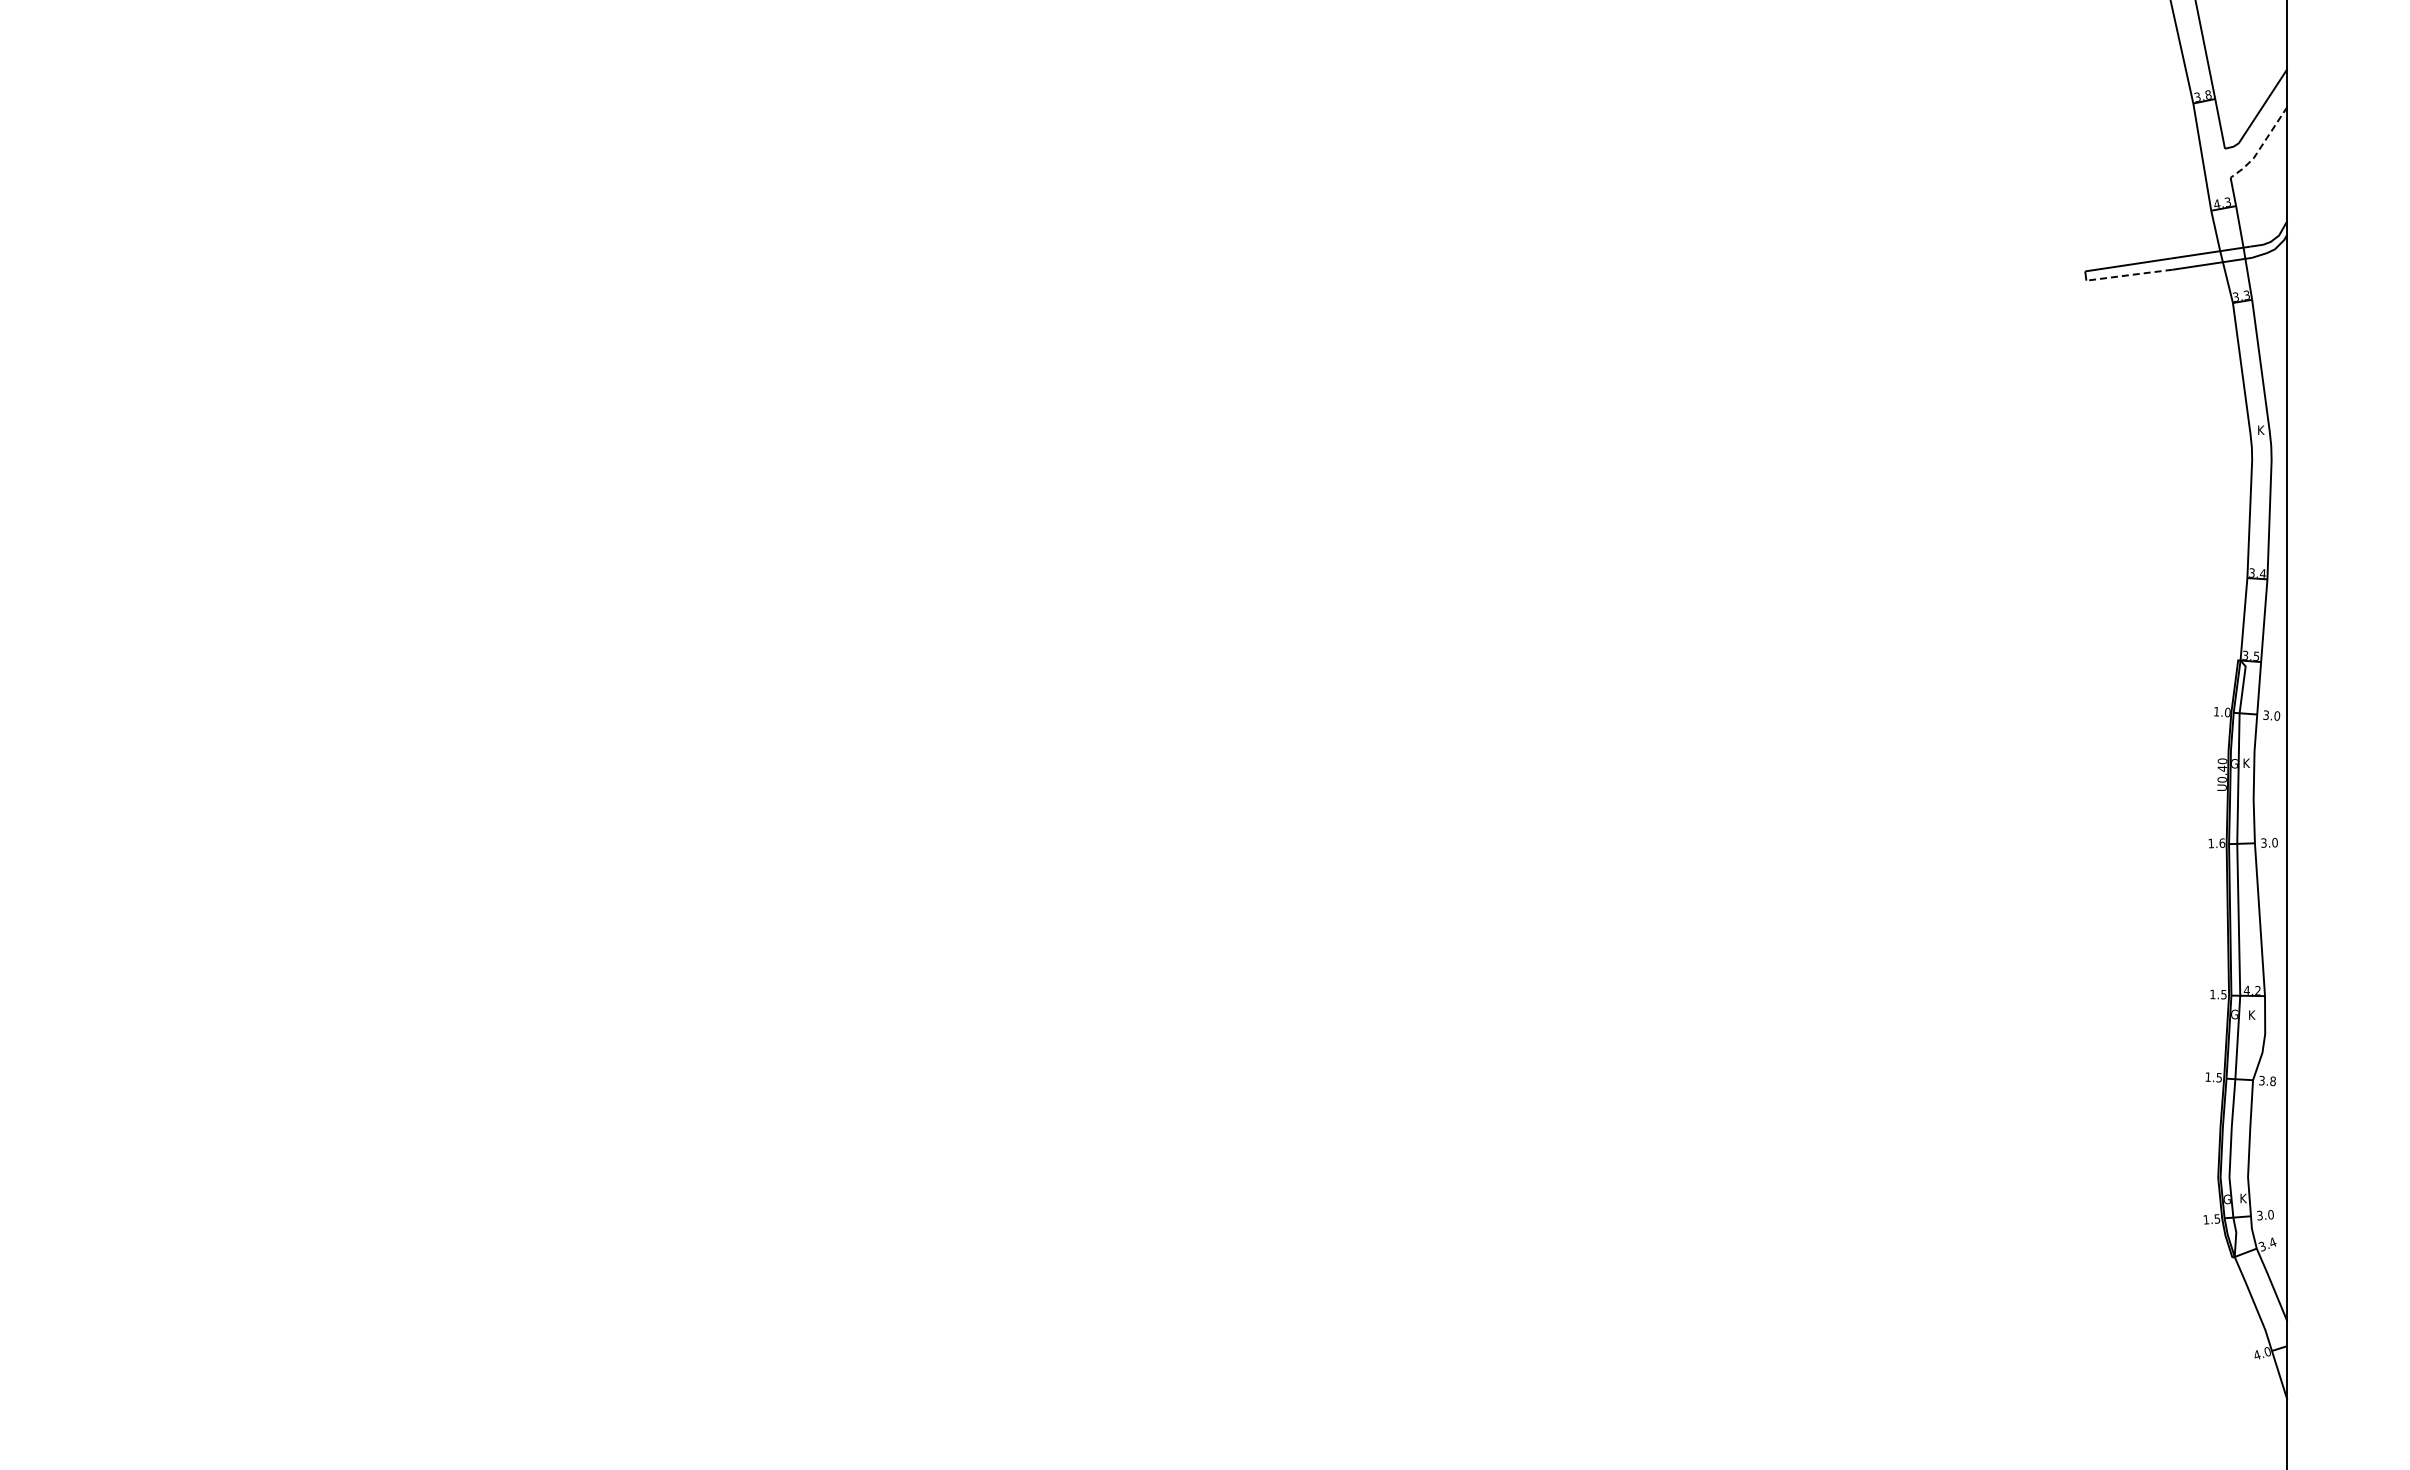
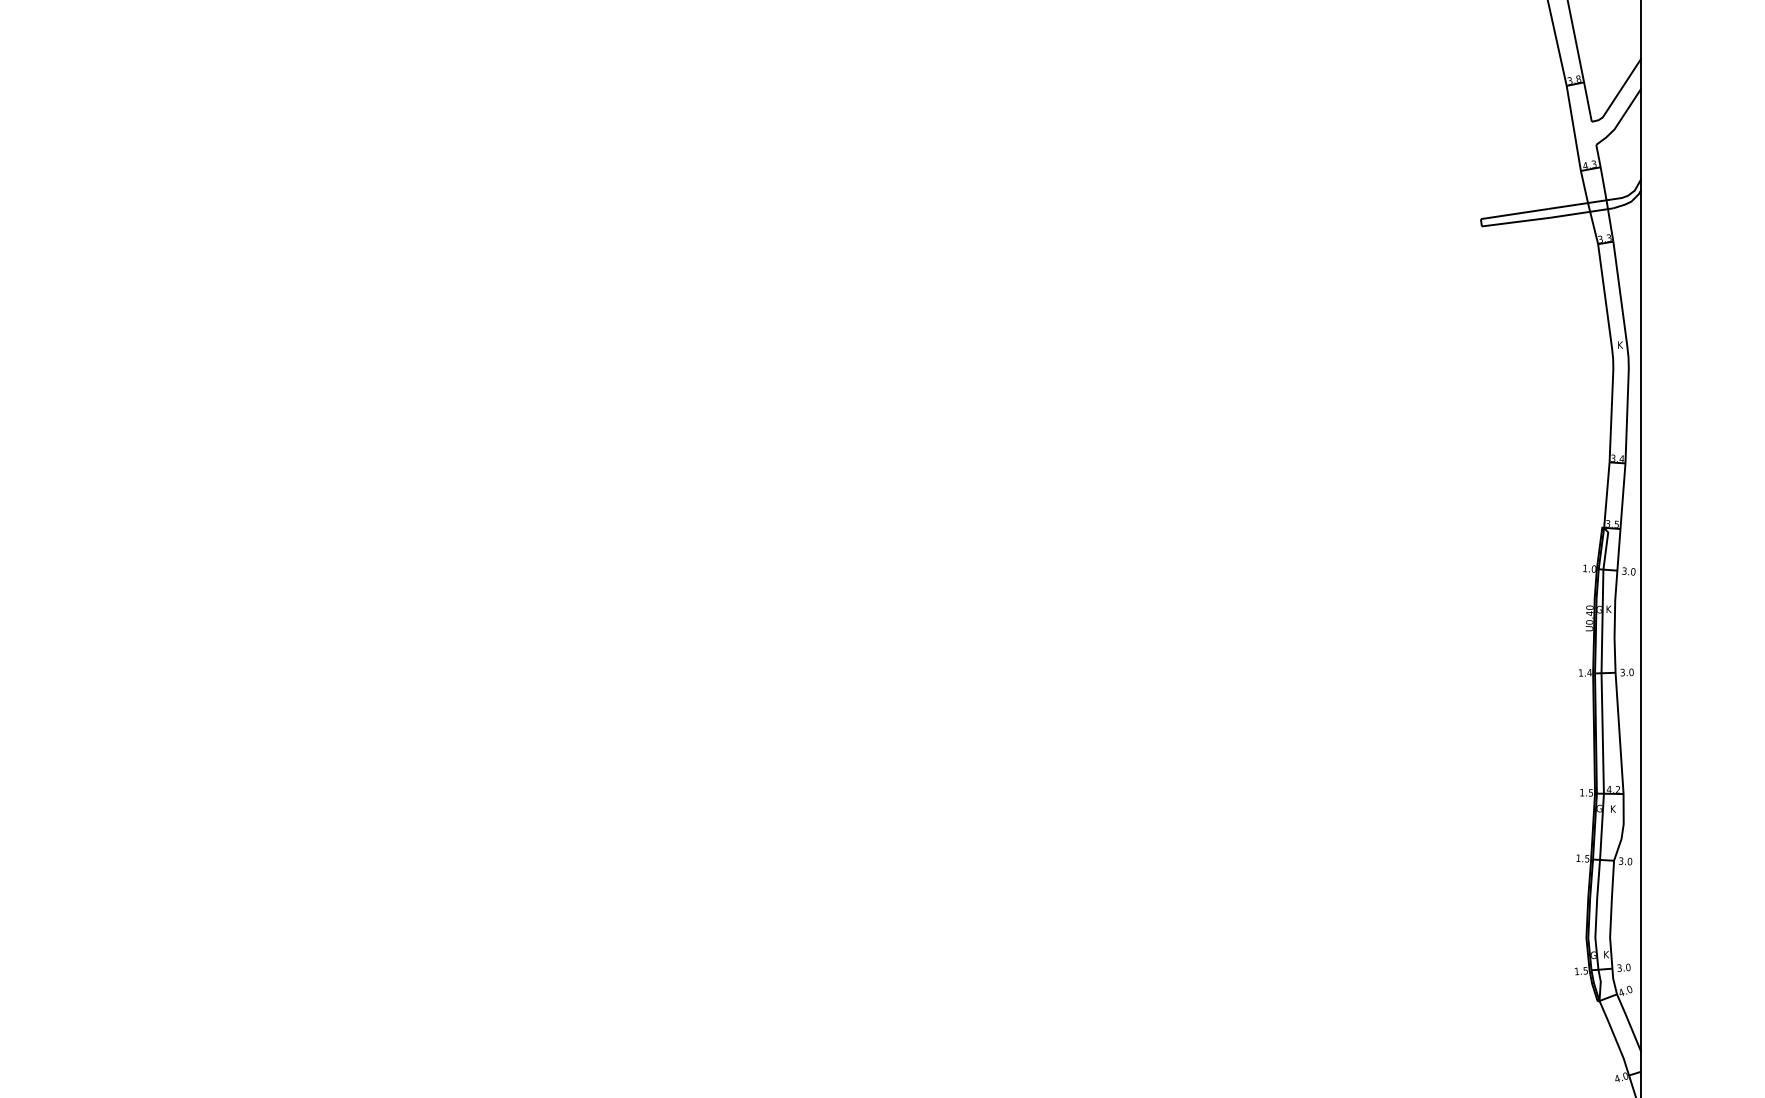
line: (2261, 146) -> (1620, 120), dashed -> solid
line: (2129, 275) -> (1516, 222), dashed -> solid
text: (2222, 842) -> (1589, 672), 1.6 -> 1.4
text: (2272, 1081) -> (1629, 861), 3.8 -> 3.0
text: (2267, 1244) -> (1625, 991), 3.4 -> 4.0

